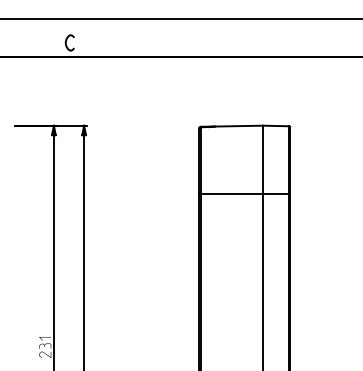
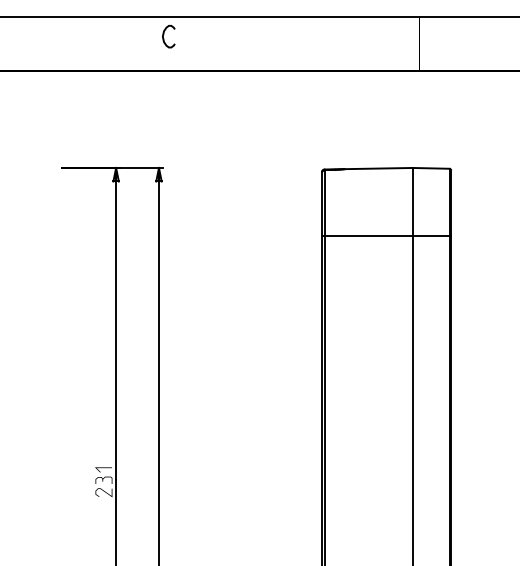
curve: (66, 41) -> (164, 34), moved
line: (244, 193) -> (386, 236), moved

